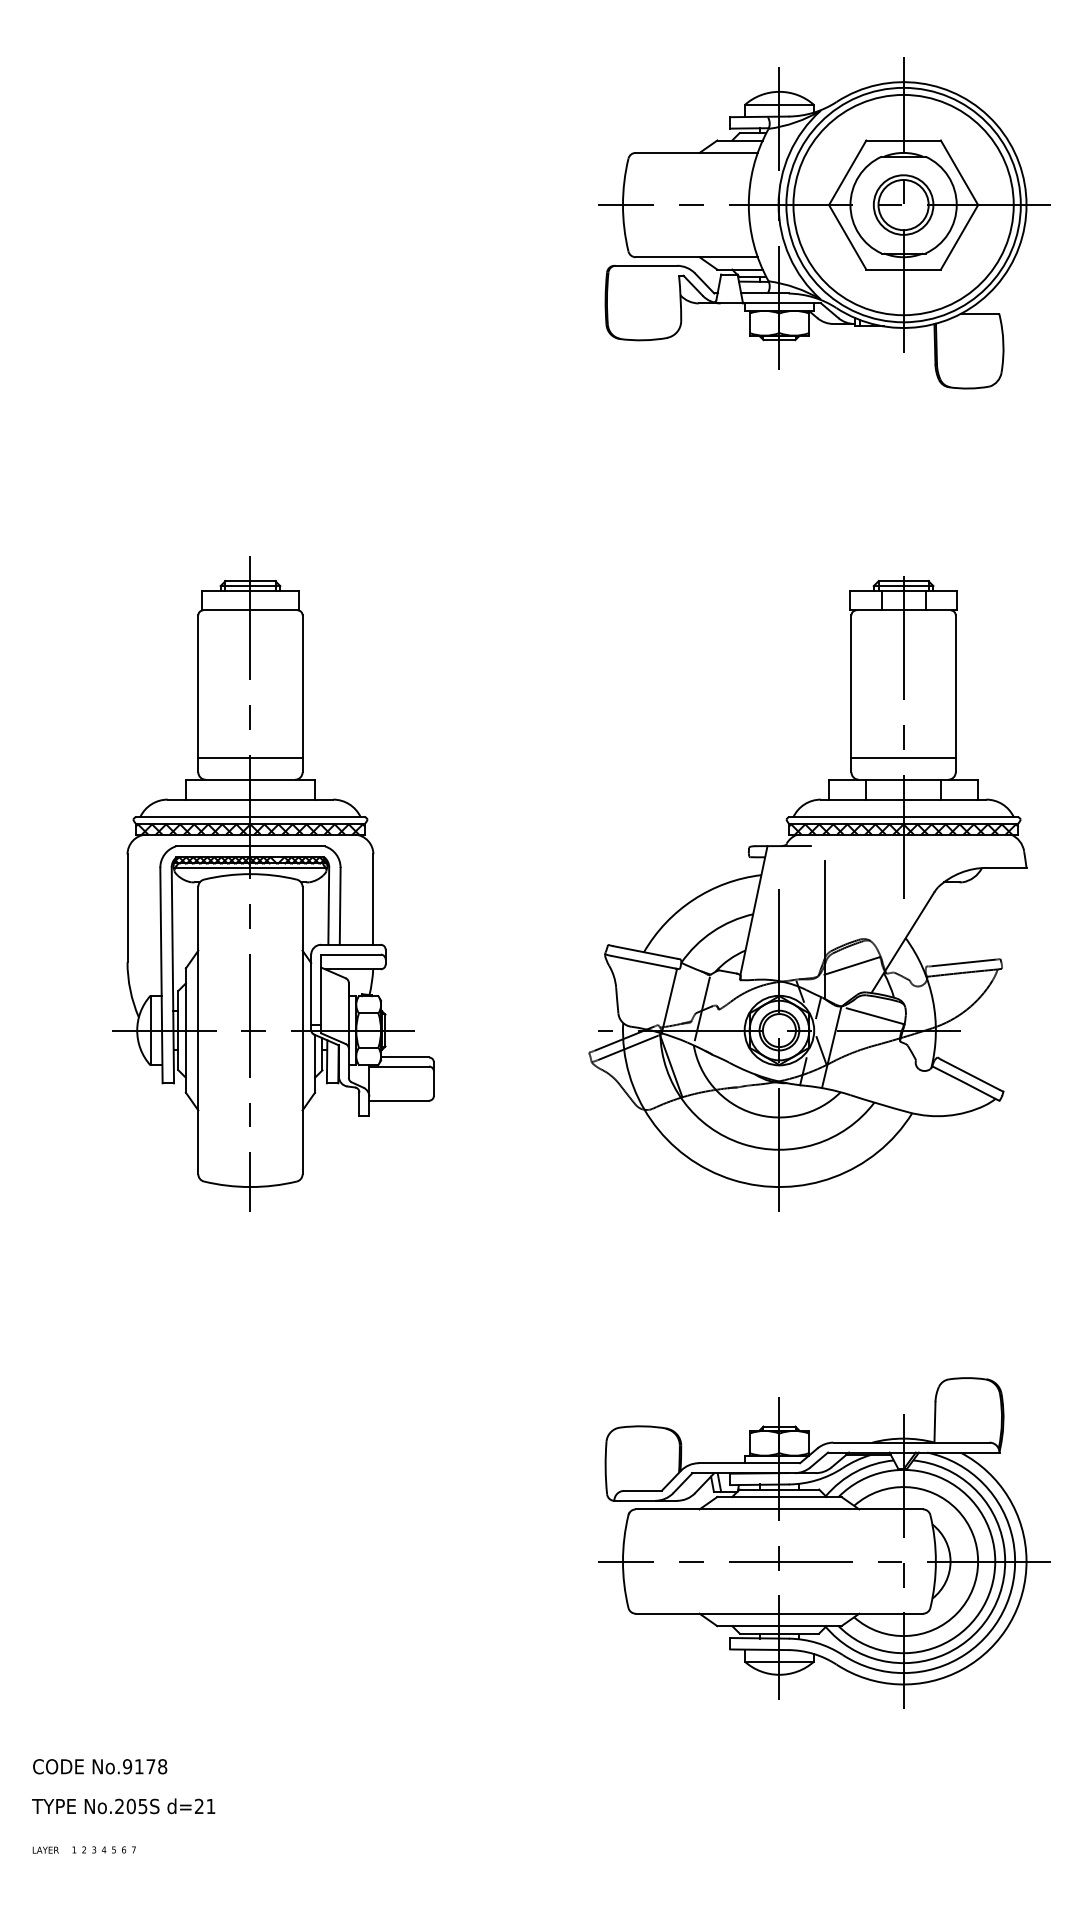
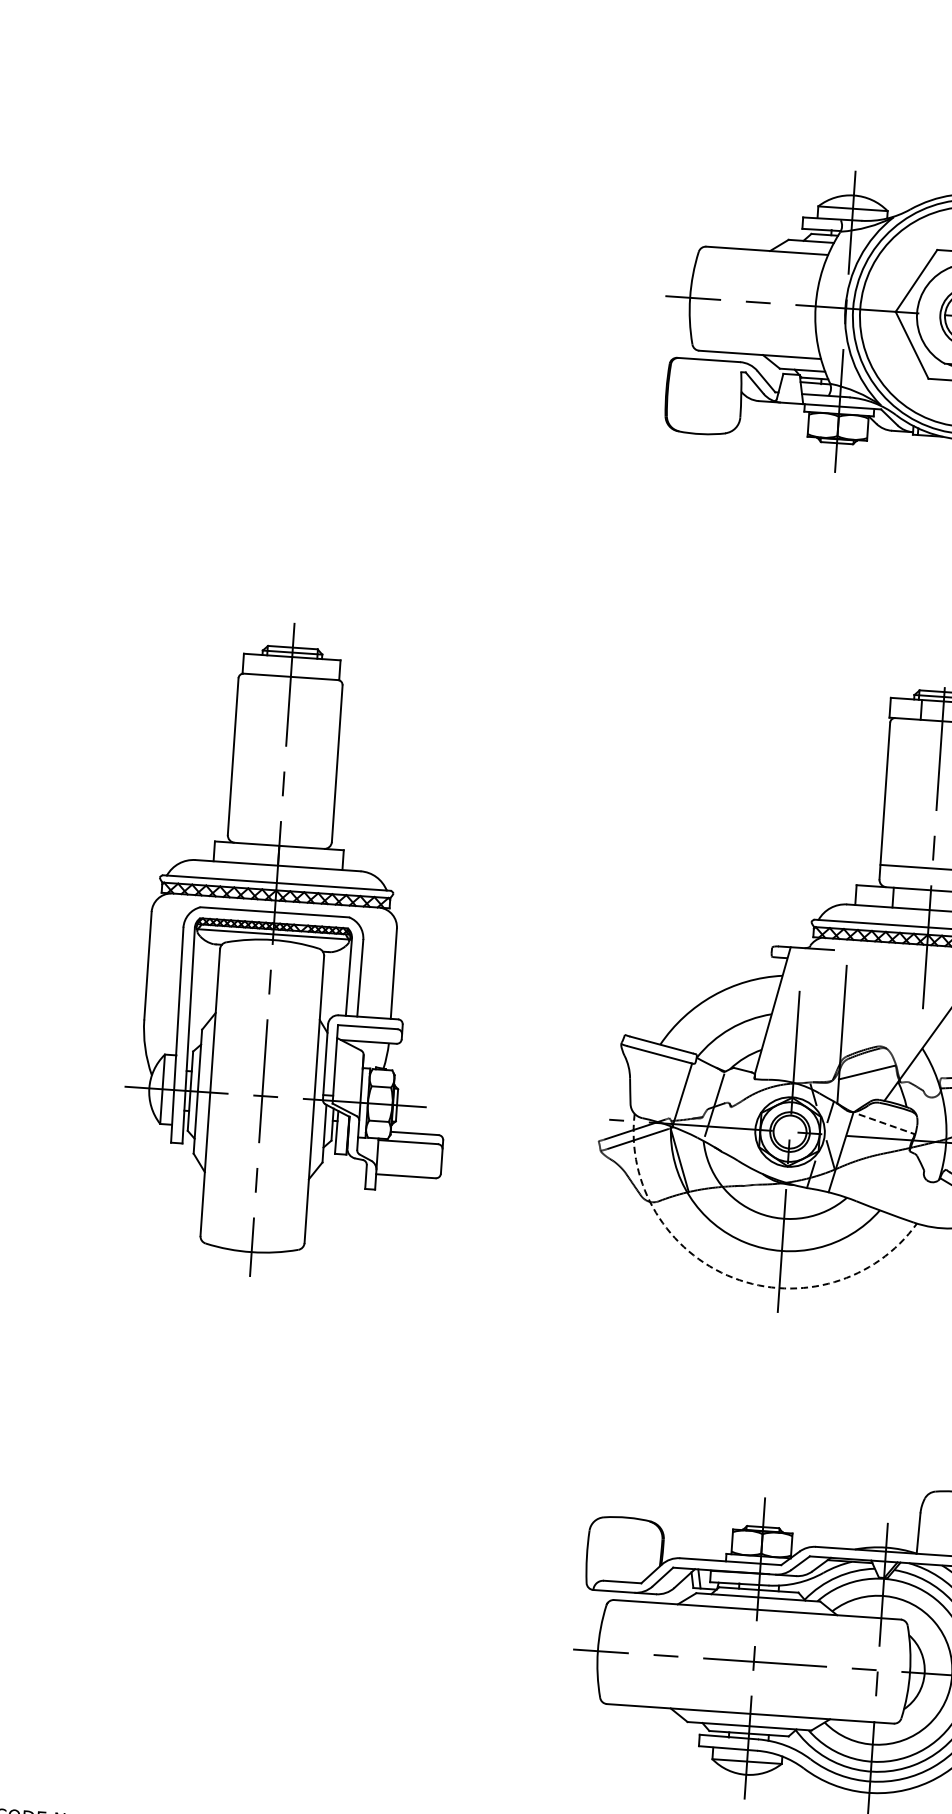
line: (250, 757) -> (280, 823), removed
line: (875, 1016) -> (886, 1124), solid -> dashed
arc: (732, 1179) -> (733, 1277), solid -> dashed

